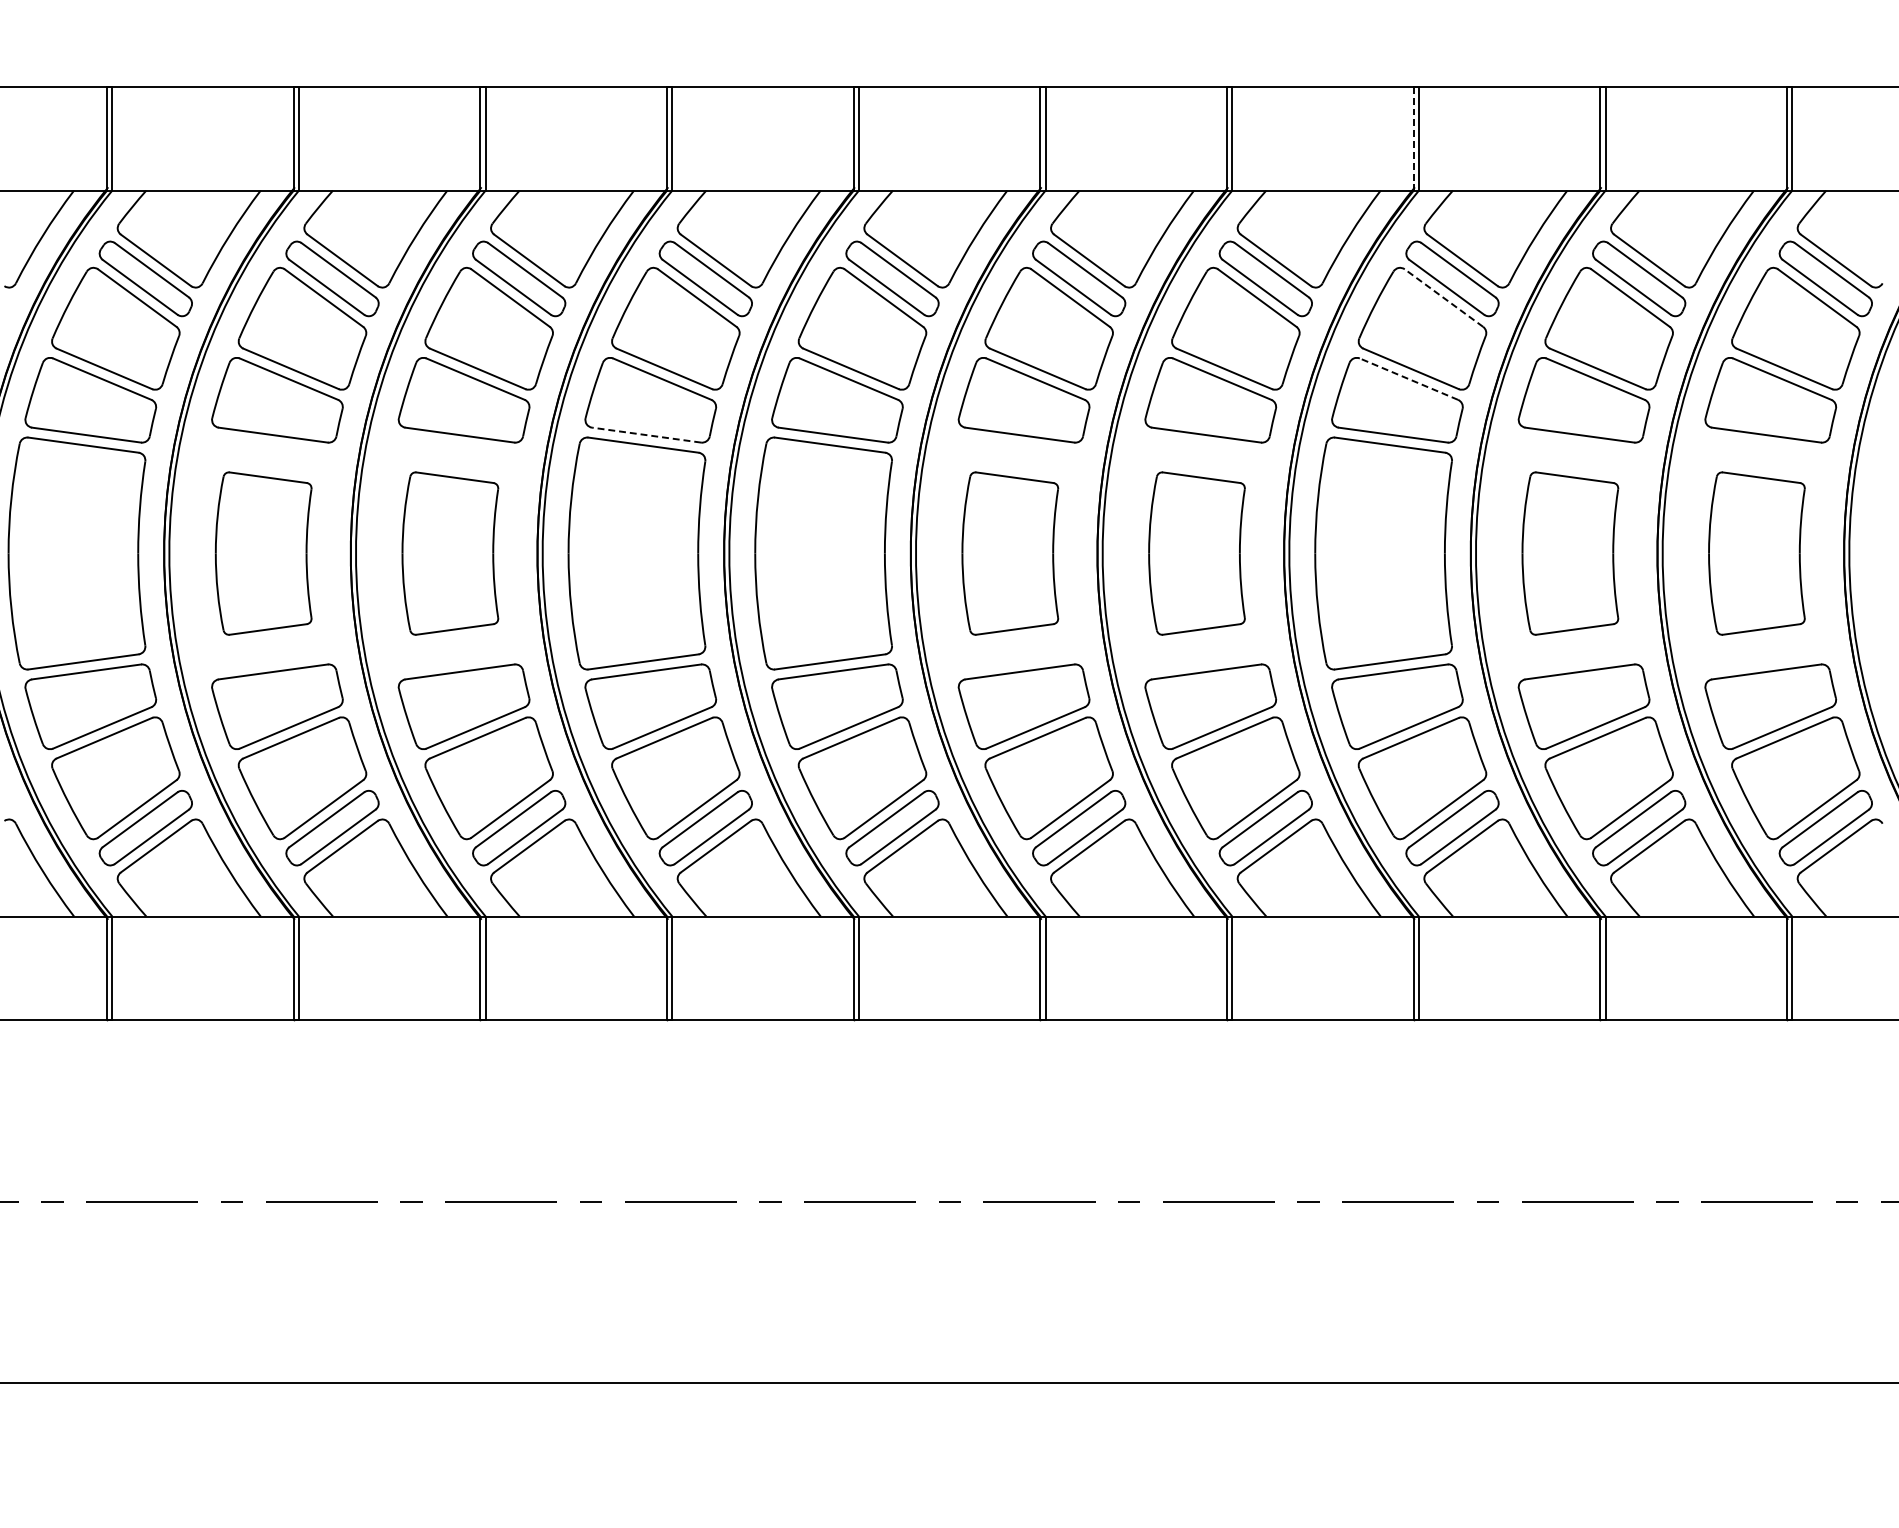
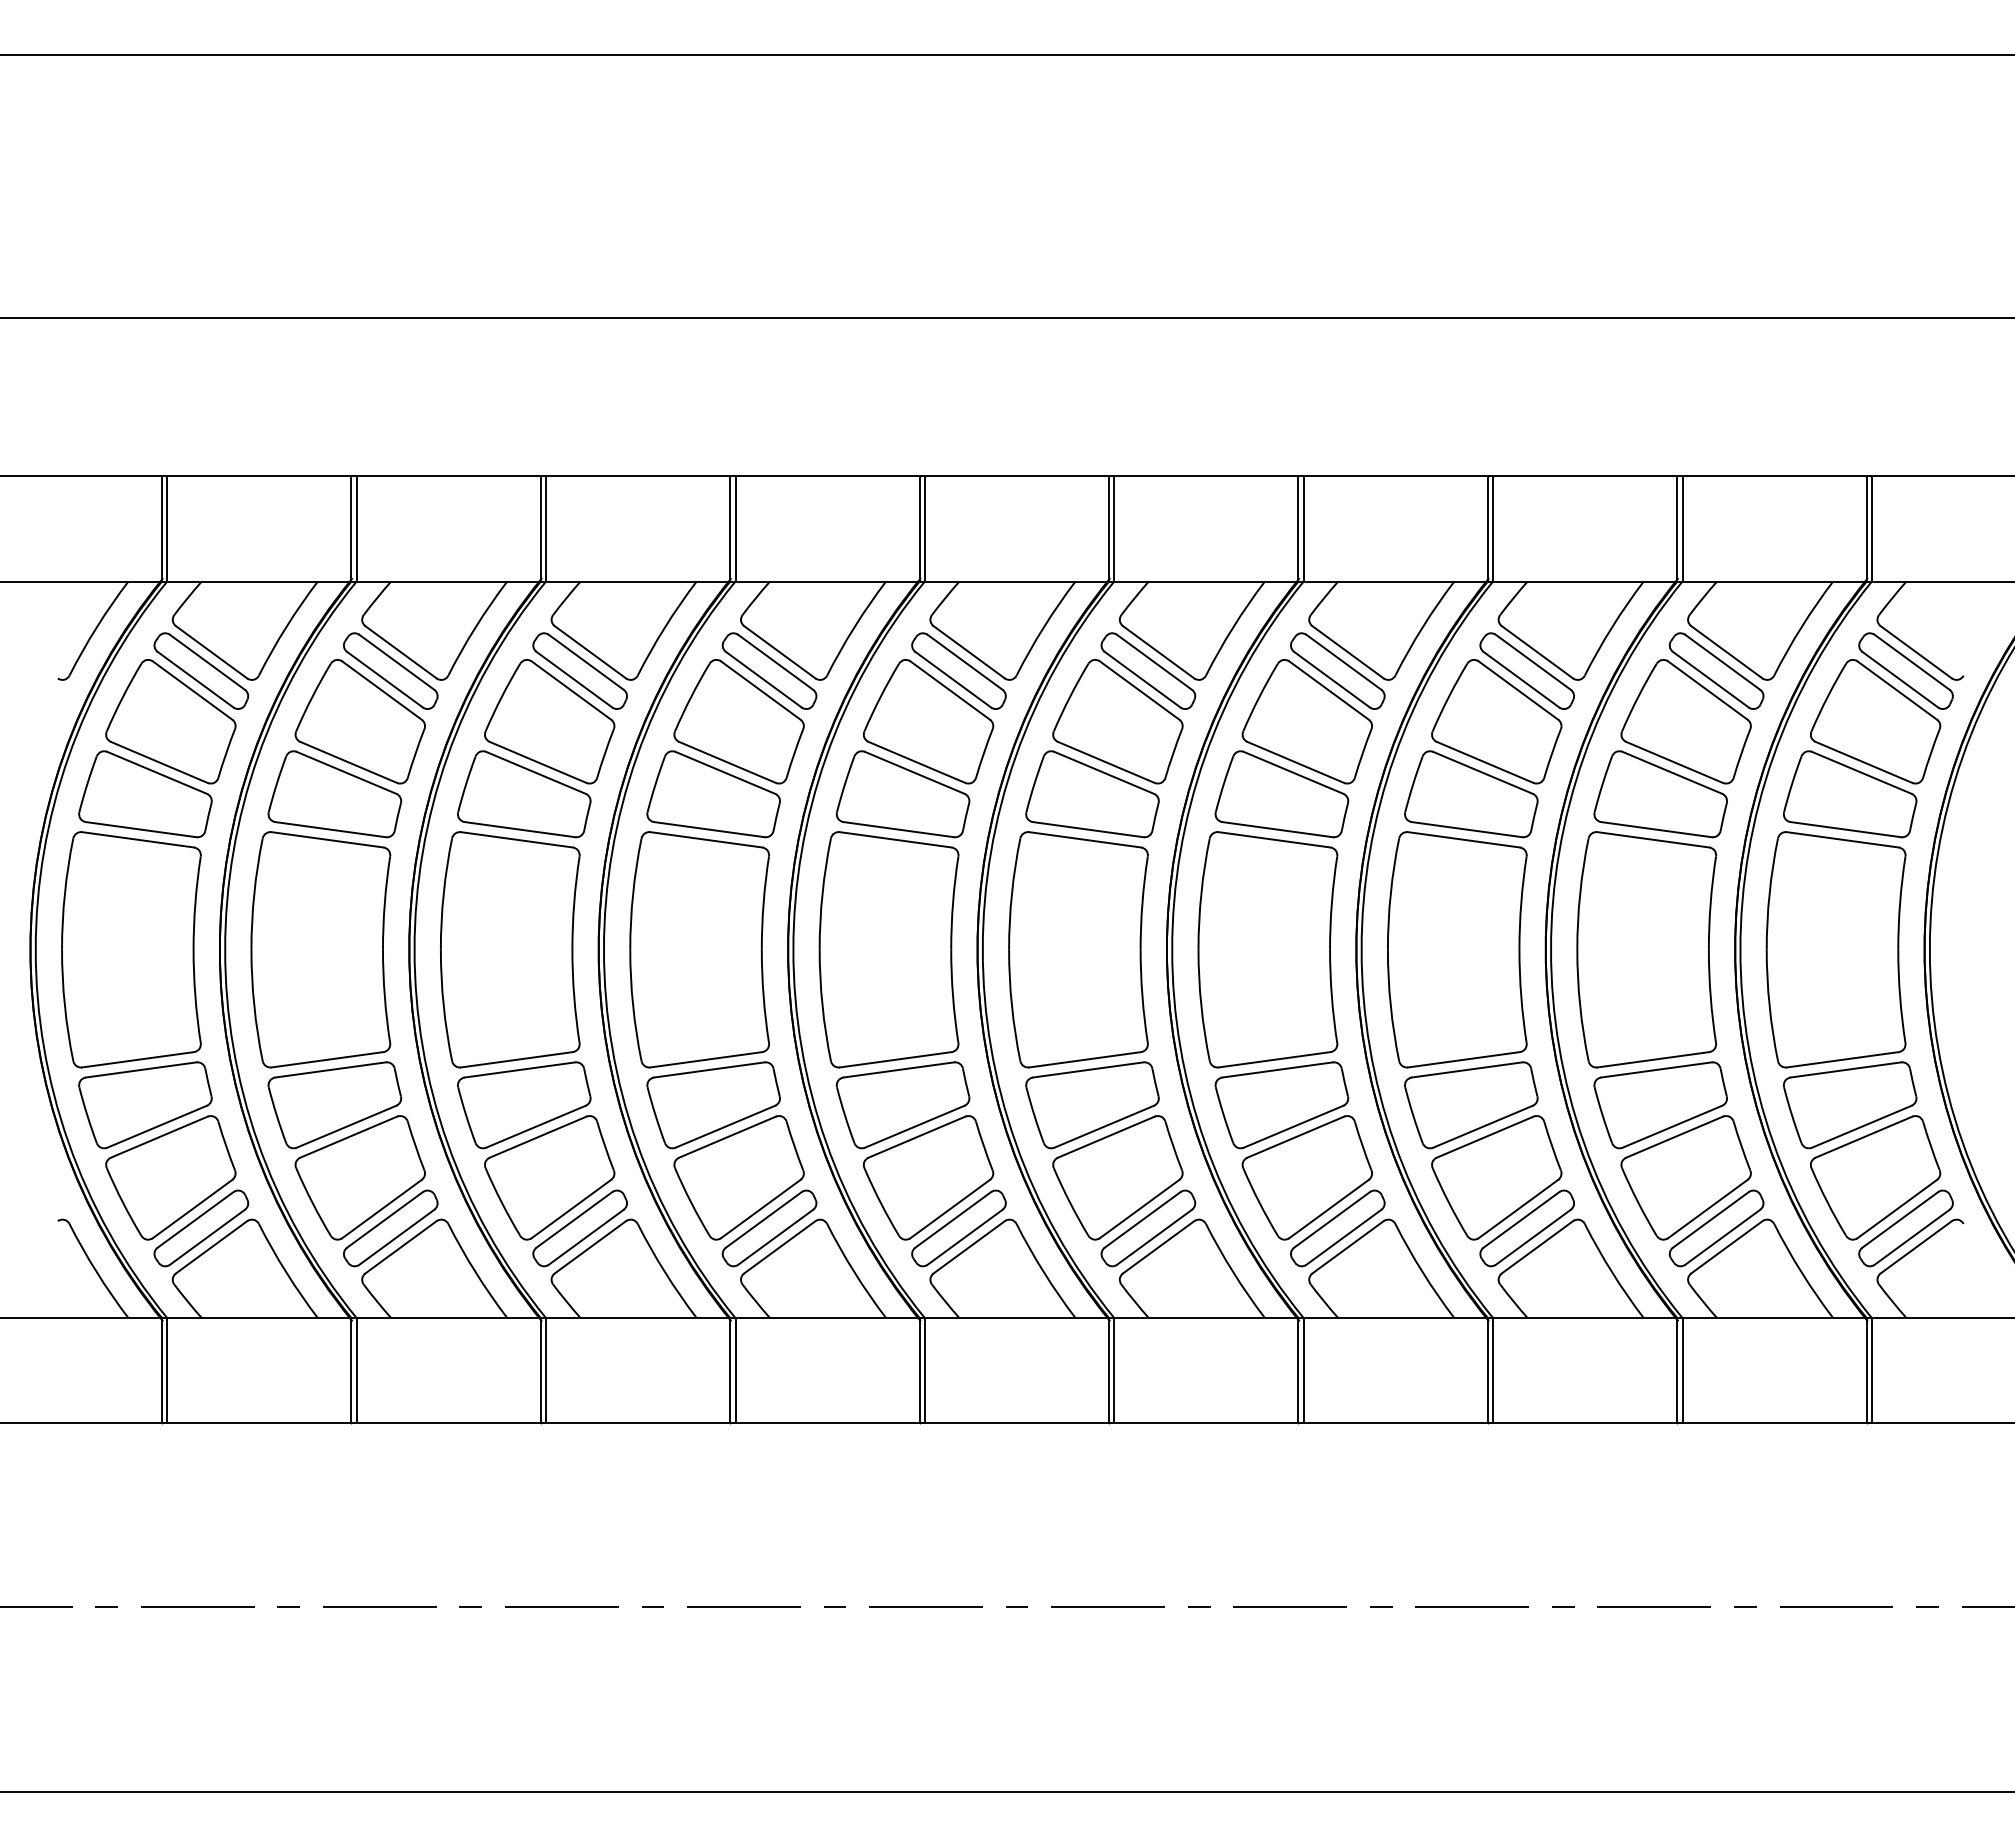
line: (1413, 138) -> (1487, 528), dashed -> solid
line: (1443, 298) -> (1518, 690), dashed -> solid
line: (1408, 378) -> (1482, 772), dashed -> solid
line: (646, 434) -> (709, 829), dashed -> solid
part: (263, 553) -> (320, 949), size x1.43
part: (450, 553) -> (510, 949), size x1.43
part: (1010, 553) -> (1078, 949), size x1.43
part: (1196, 553) -> (1267, 949), size x1.43
part: (1570, 553) -> (1646, 949), size x1.43
part: (1756, 553) -> (1835, 949), size x1.43

